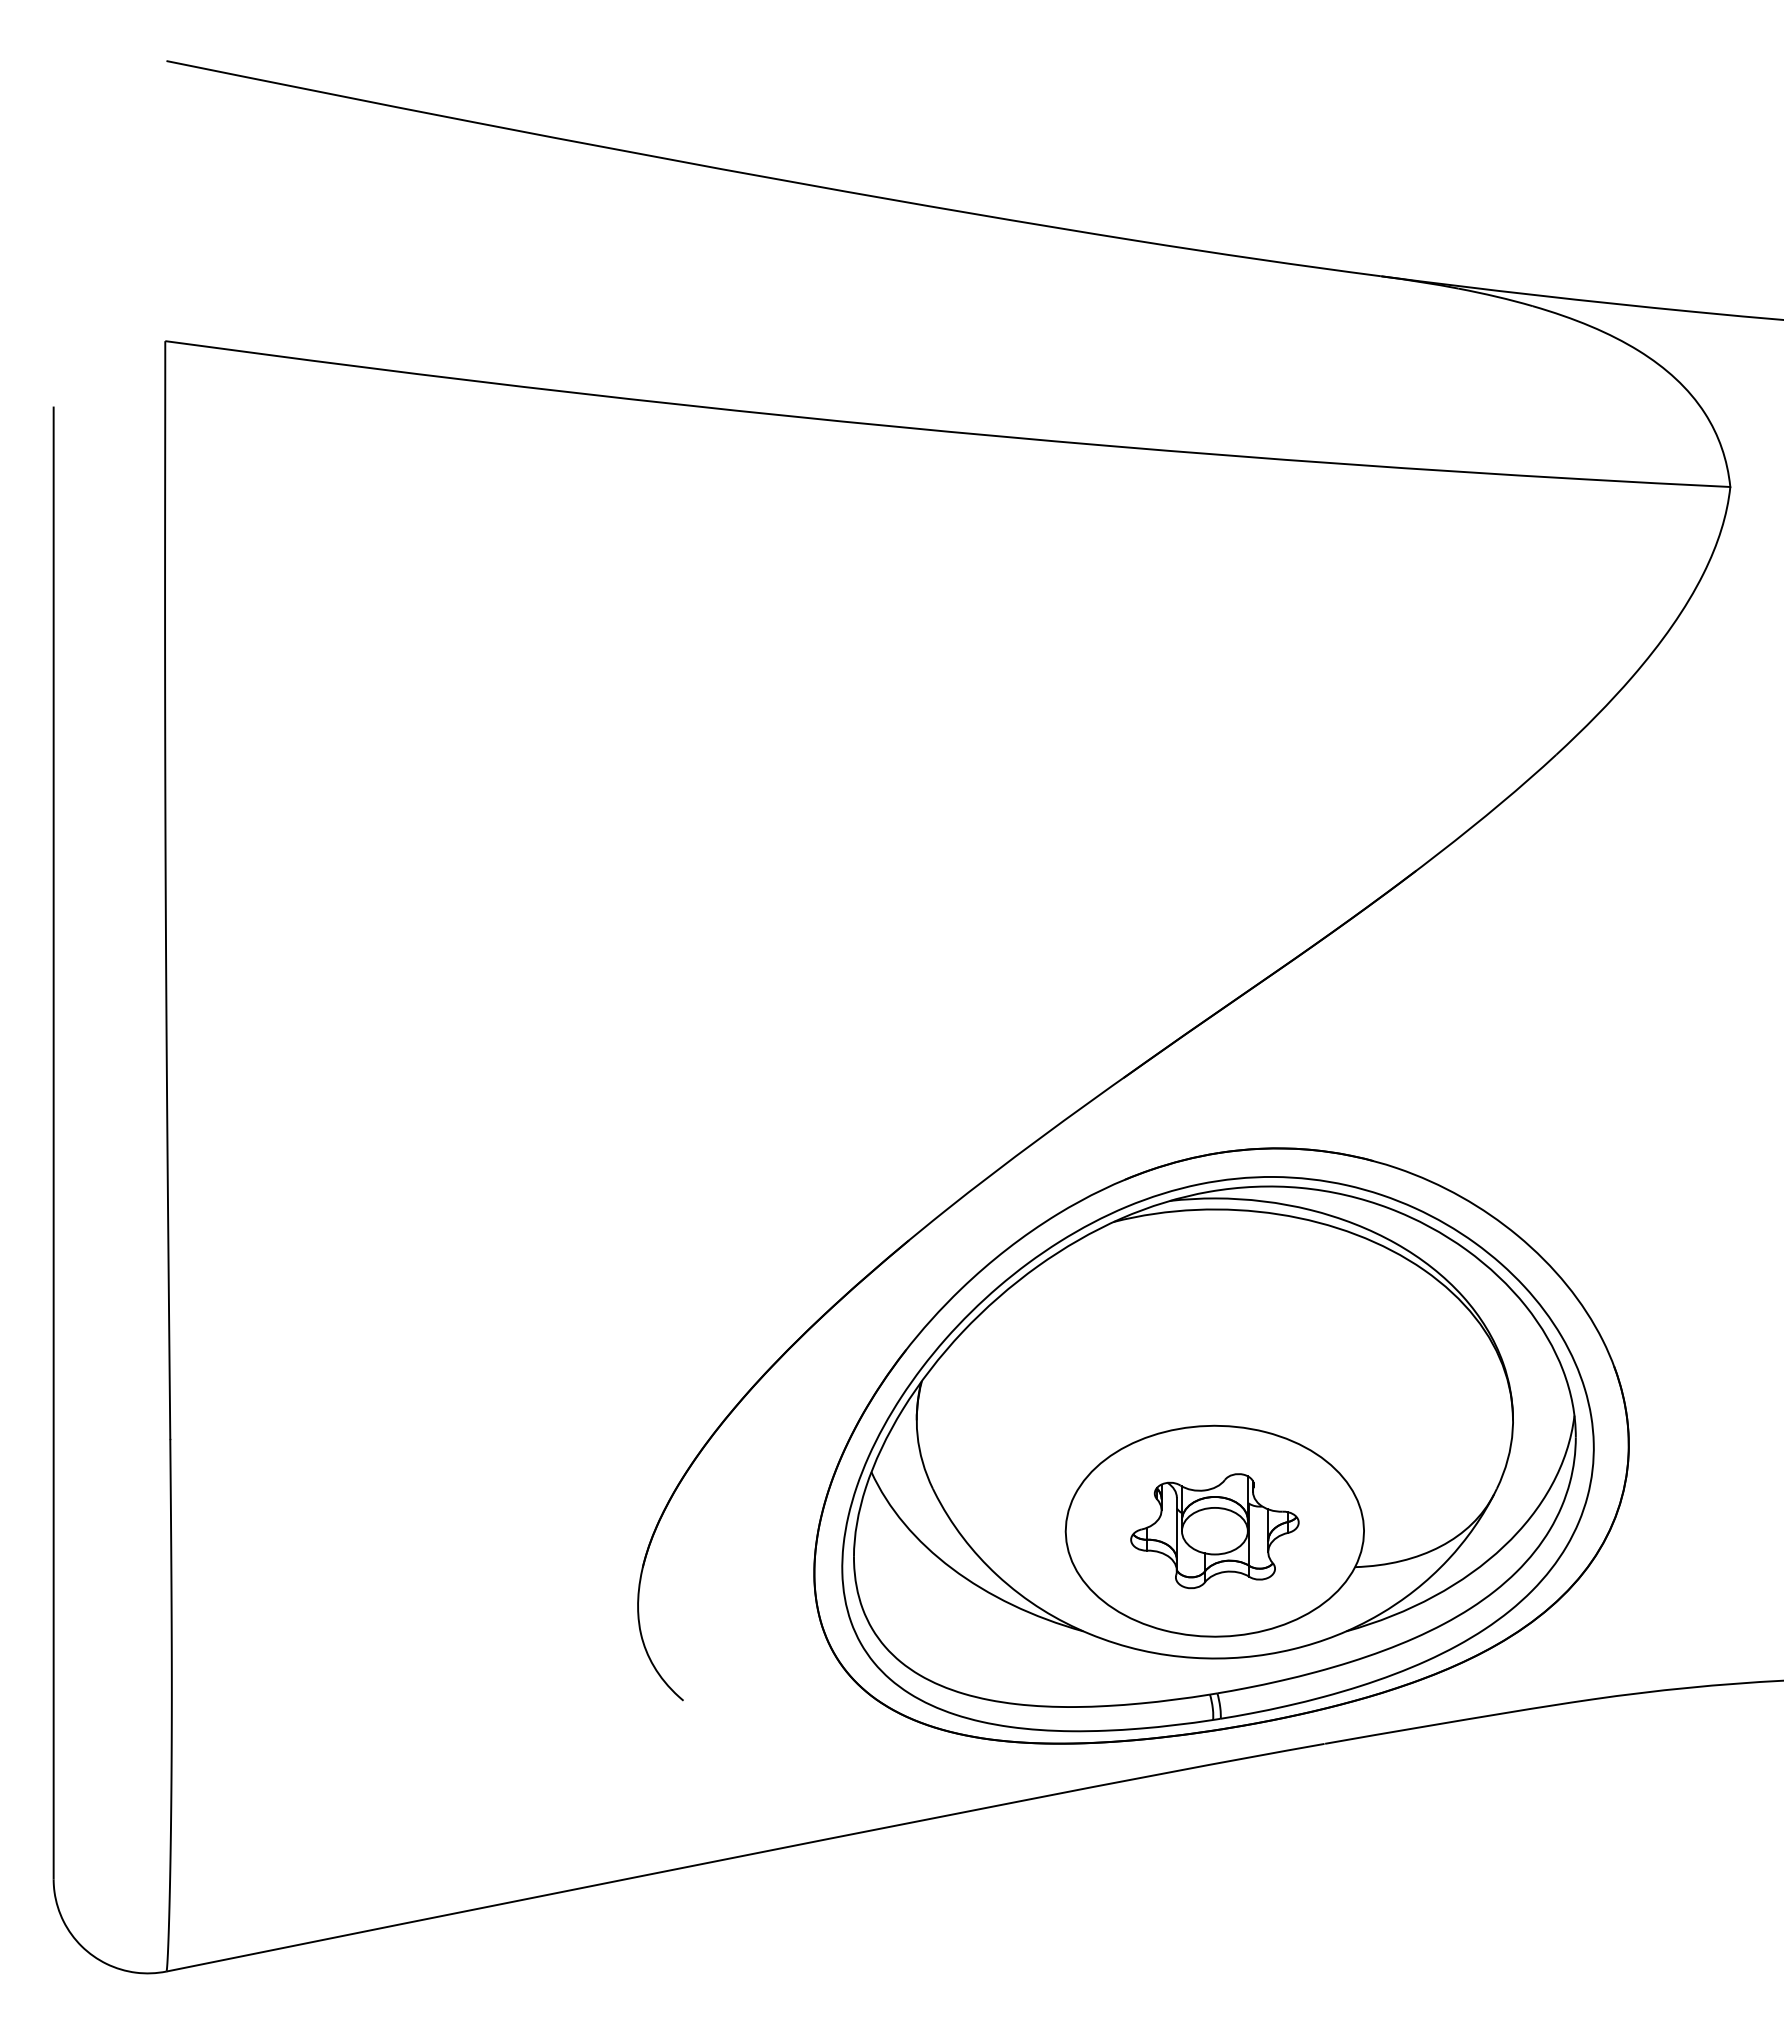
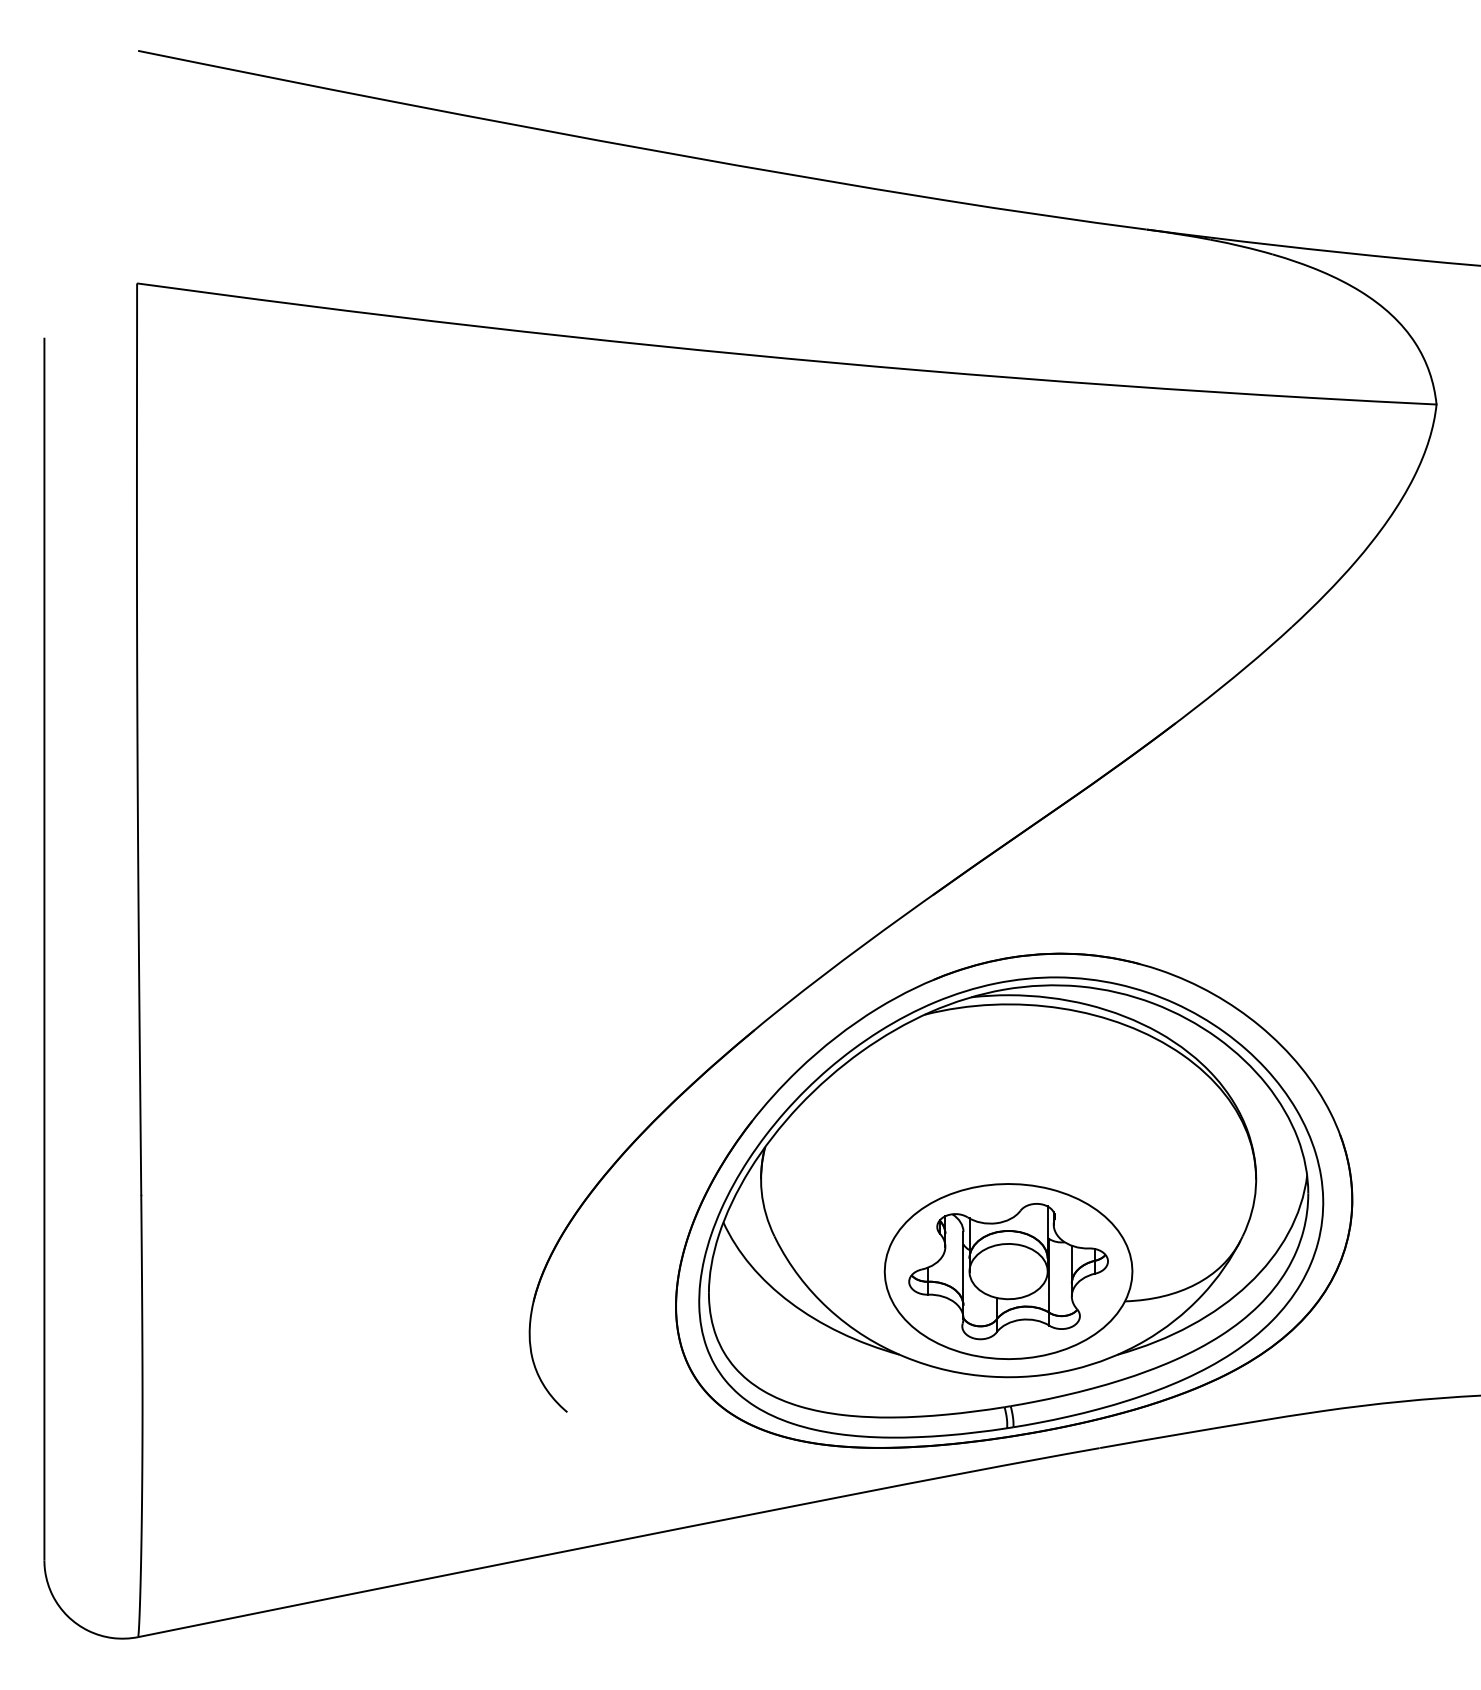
part: (1214, 1530) -> (1008, 1270), size x1.43

